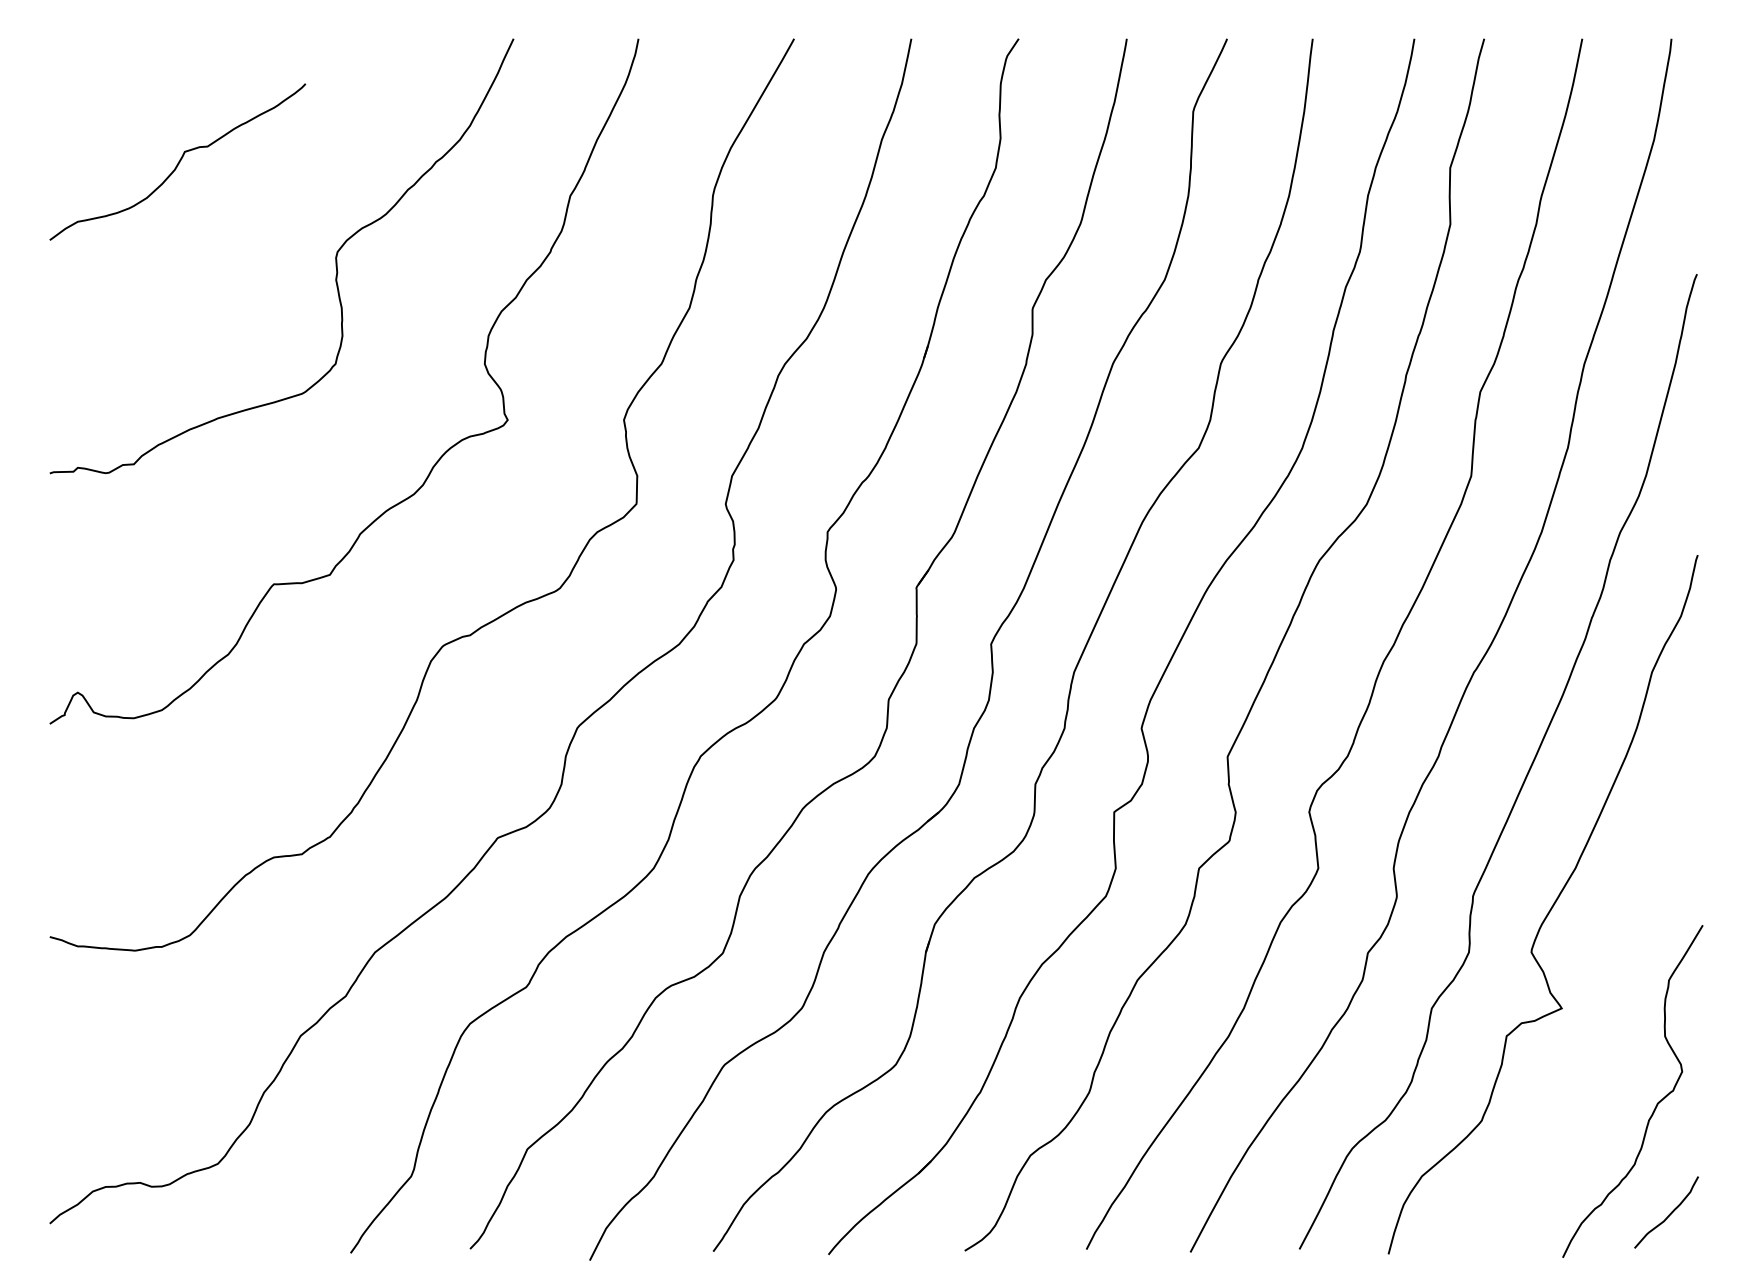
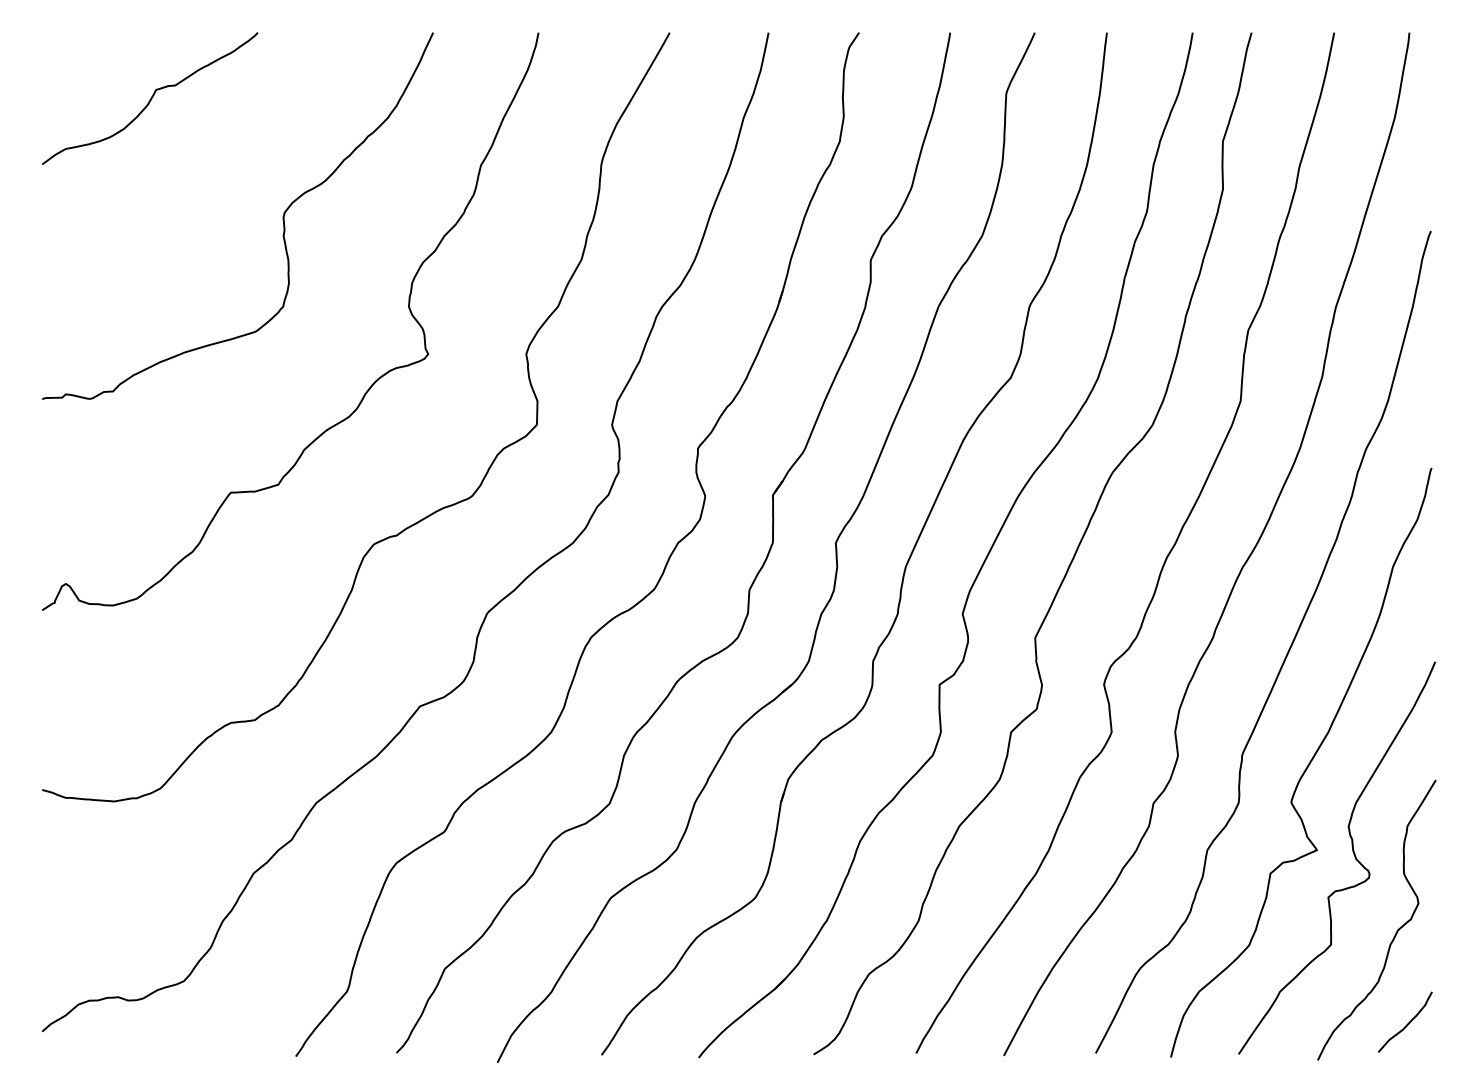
curve: (178, 161) -> (150, 98), moved
curve: (1603, 1010) -> (1352, 851), added

